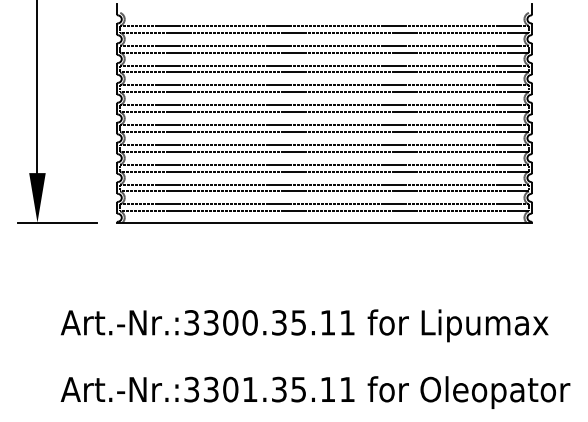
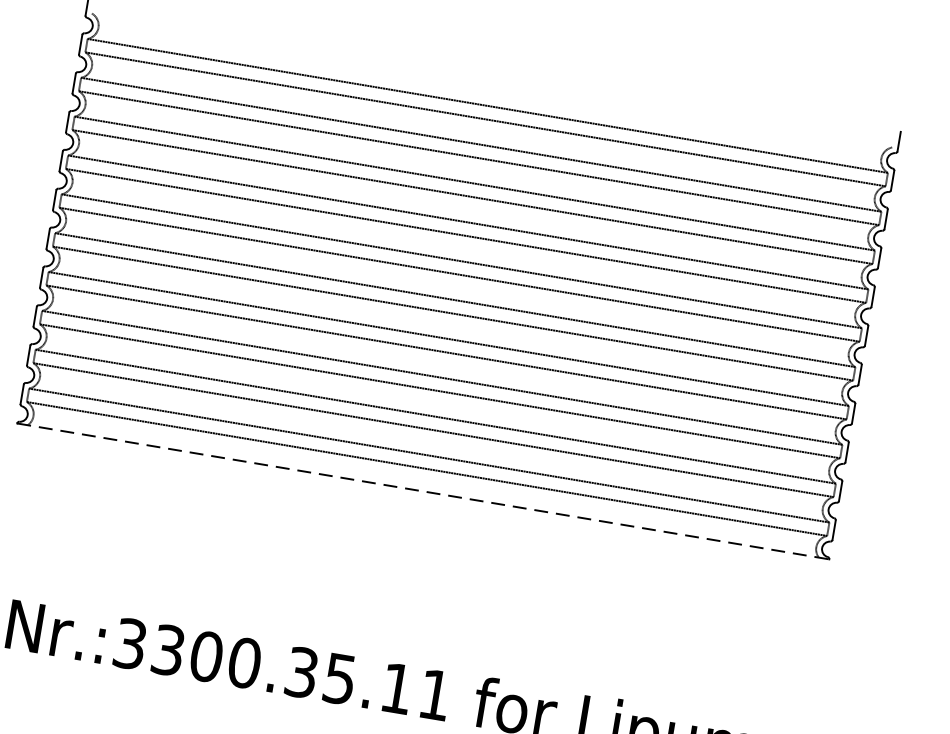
line: (325, 222) -> (425, 491), solid -> dashed

